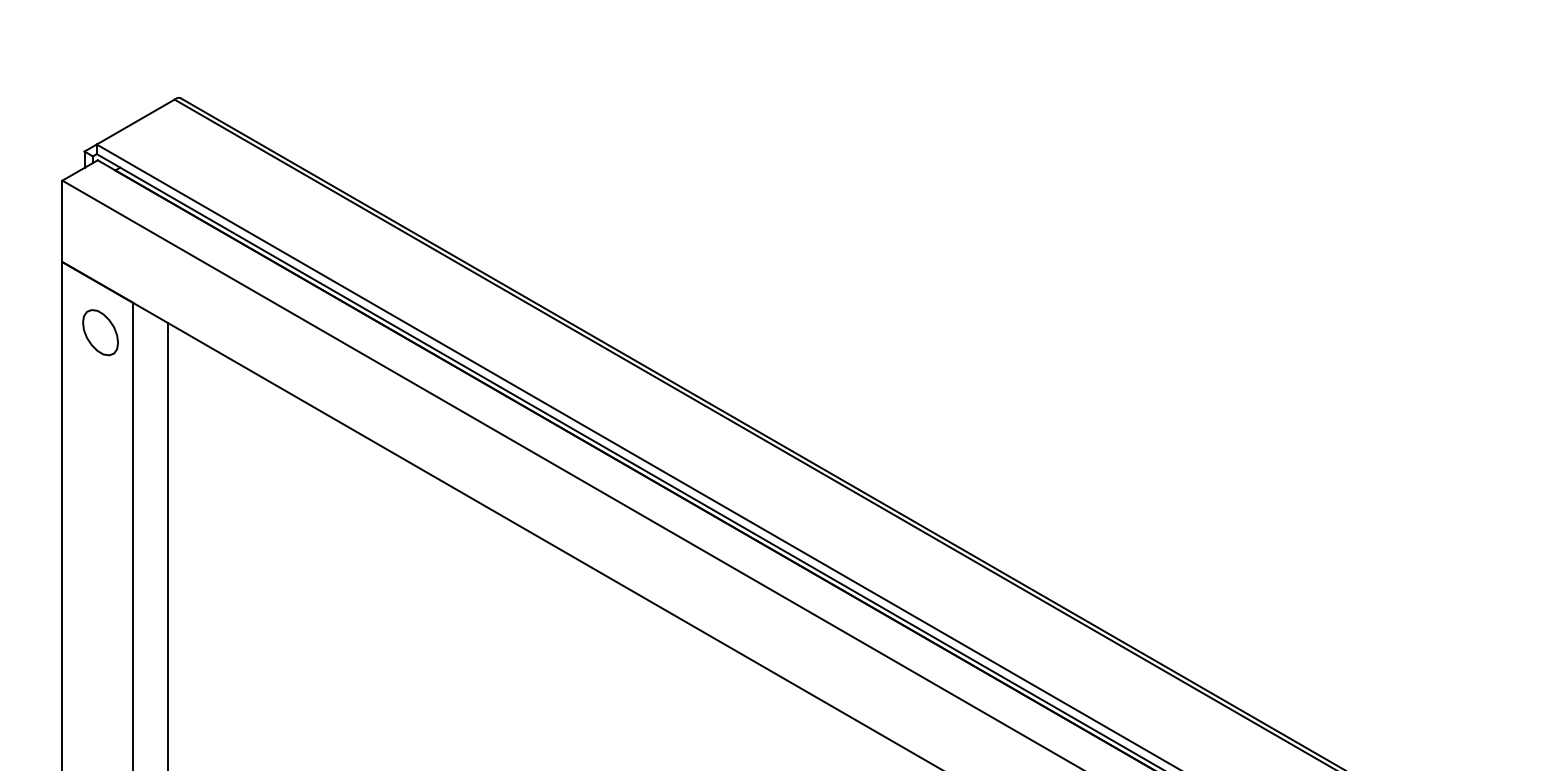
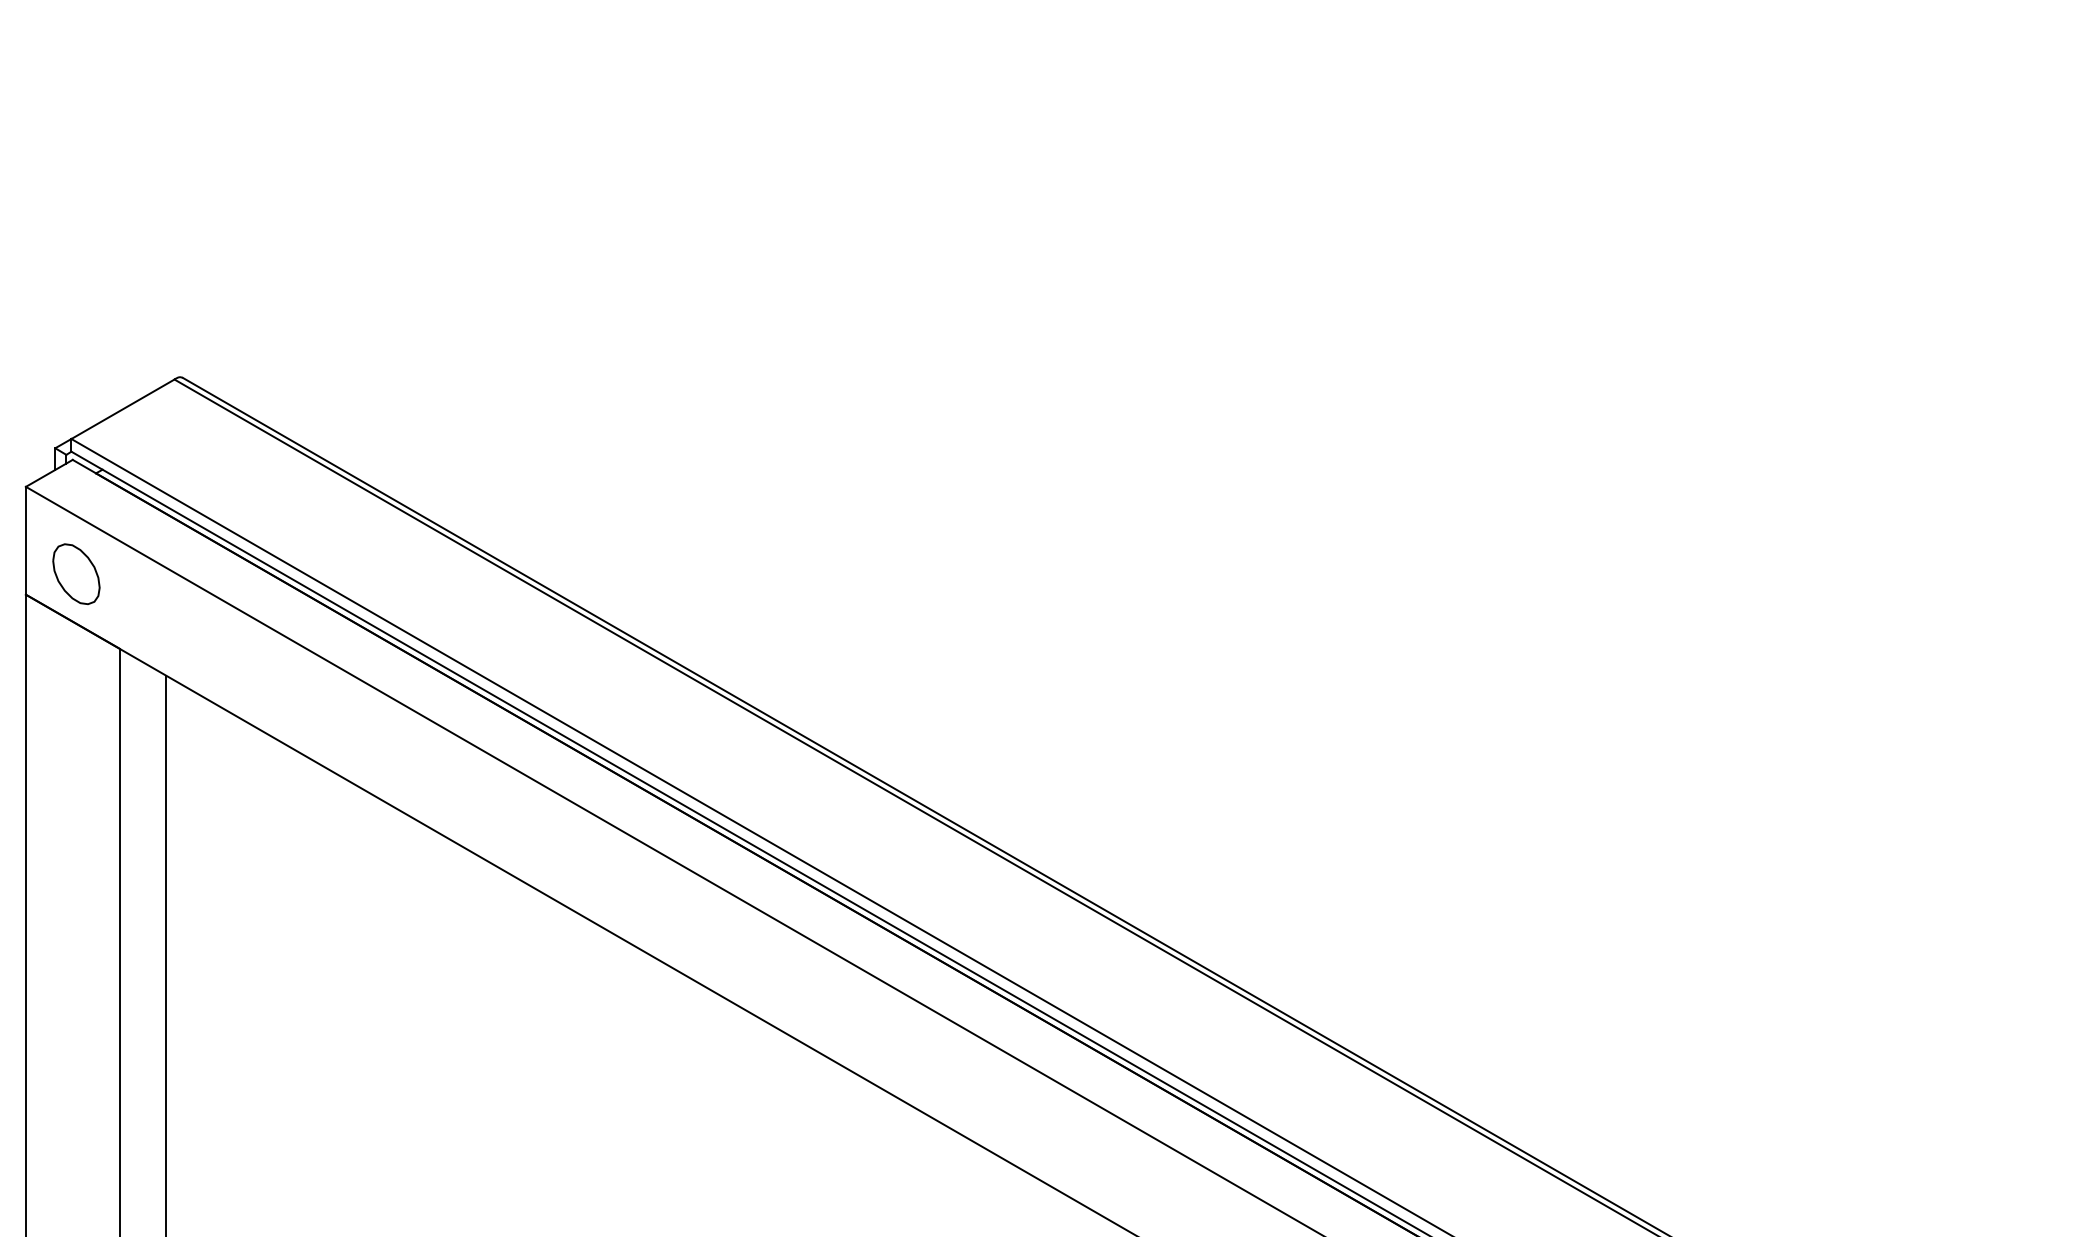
part: (100, 332) -> (76, 573), moved

